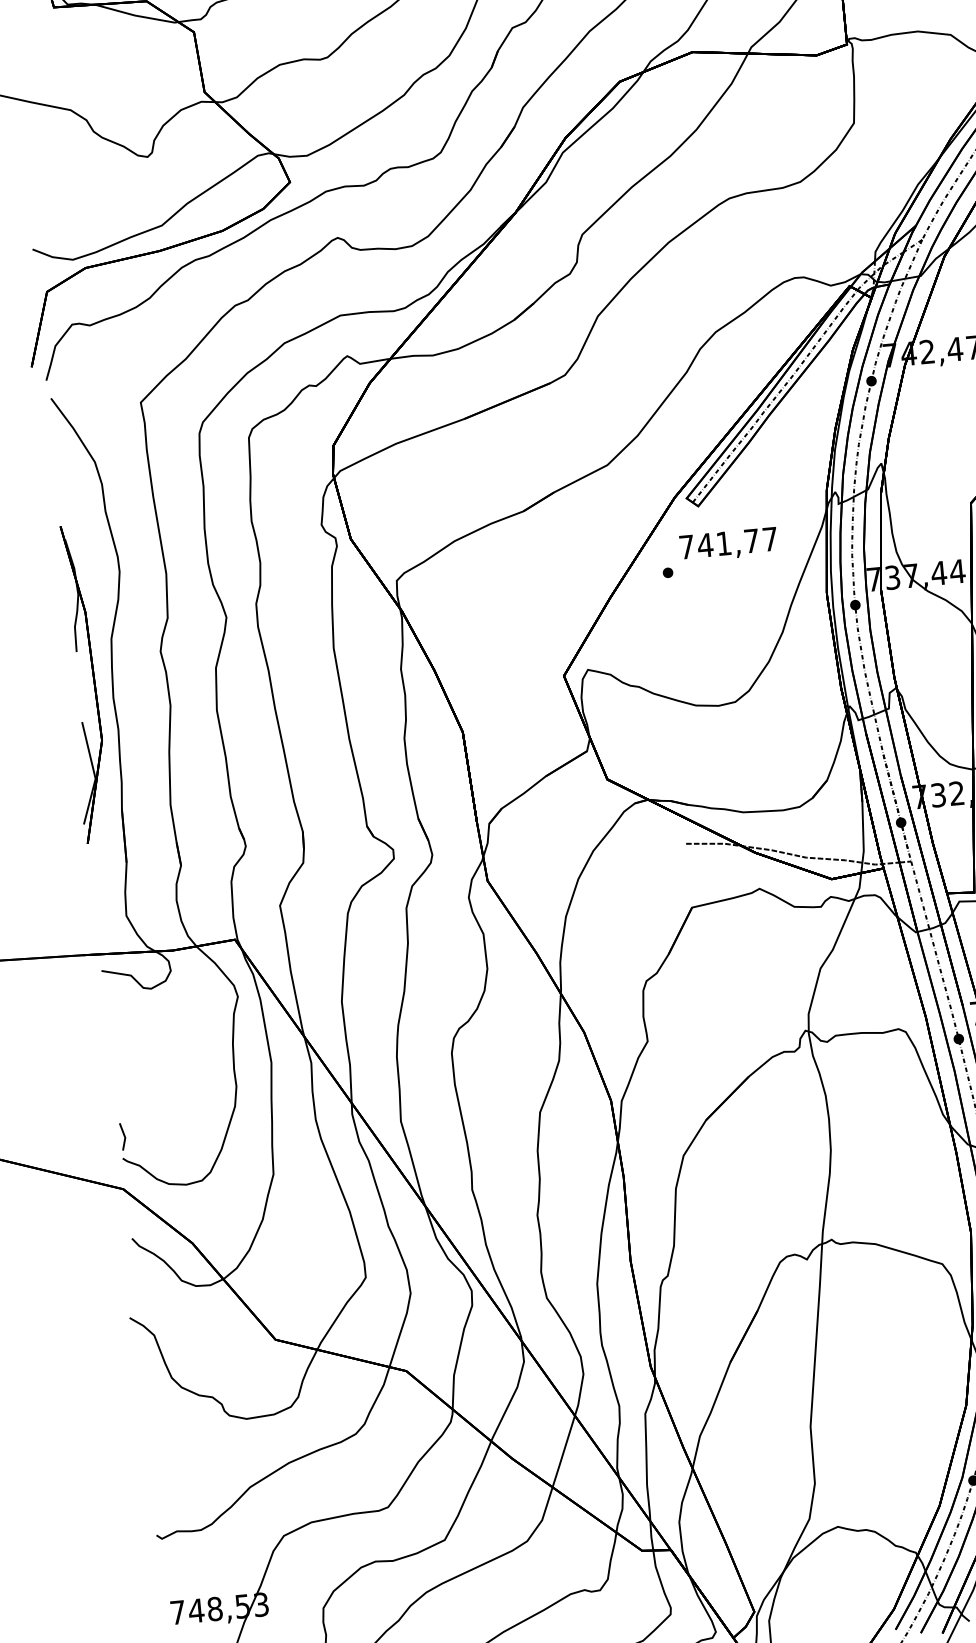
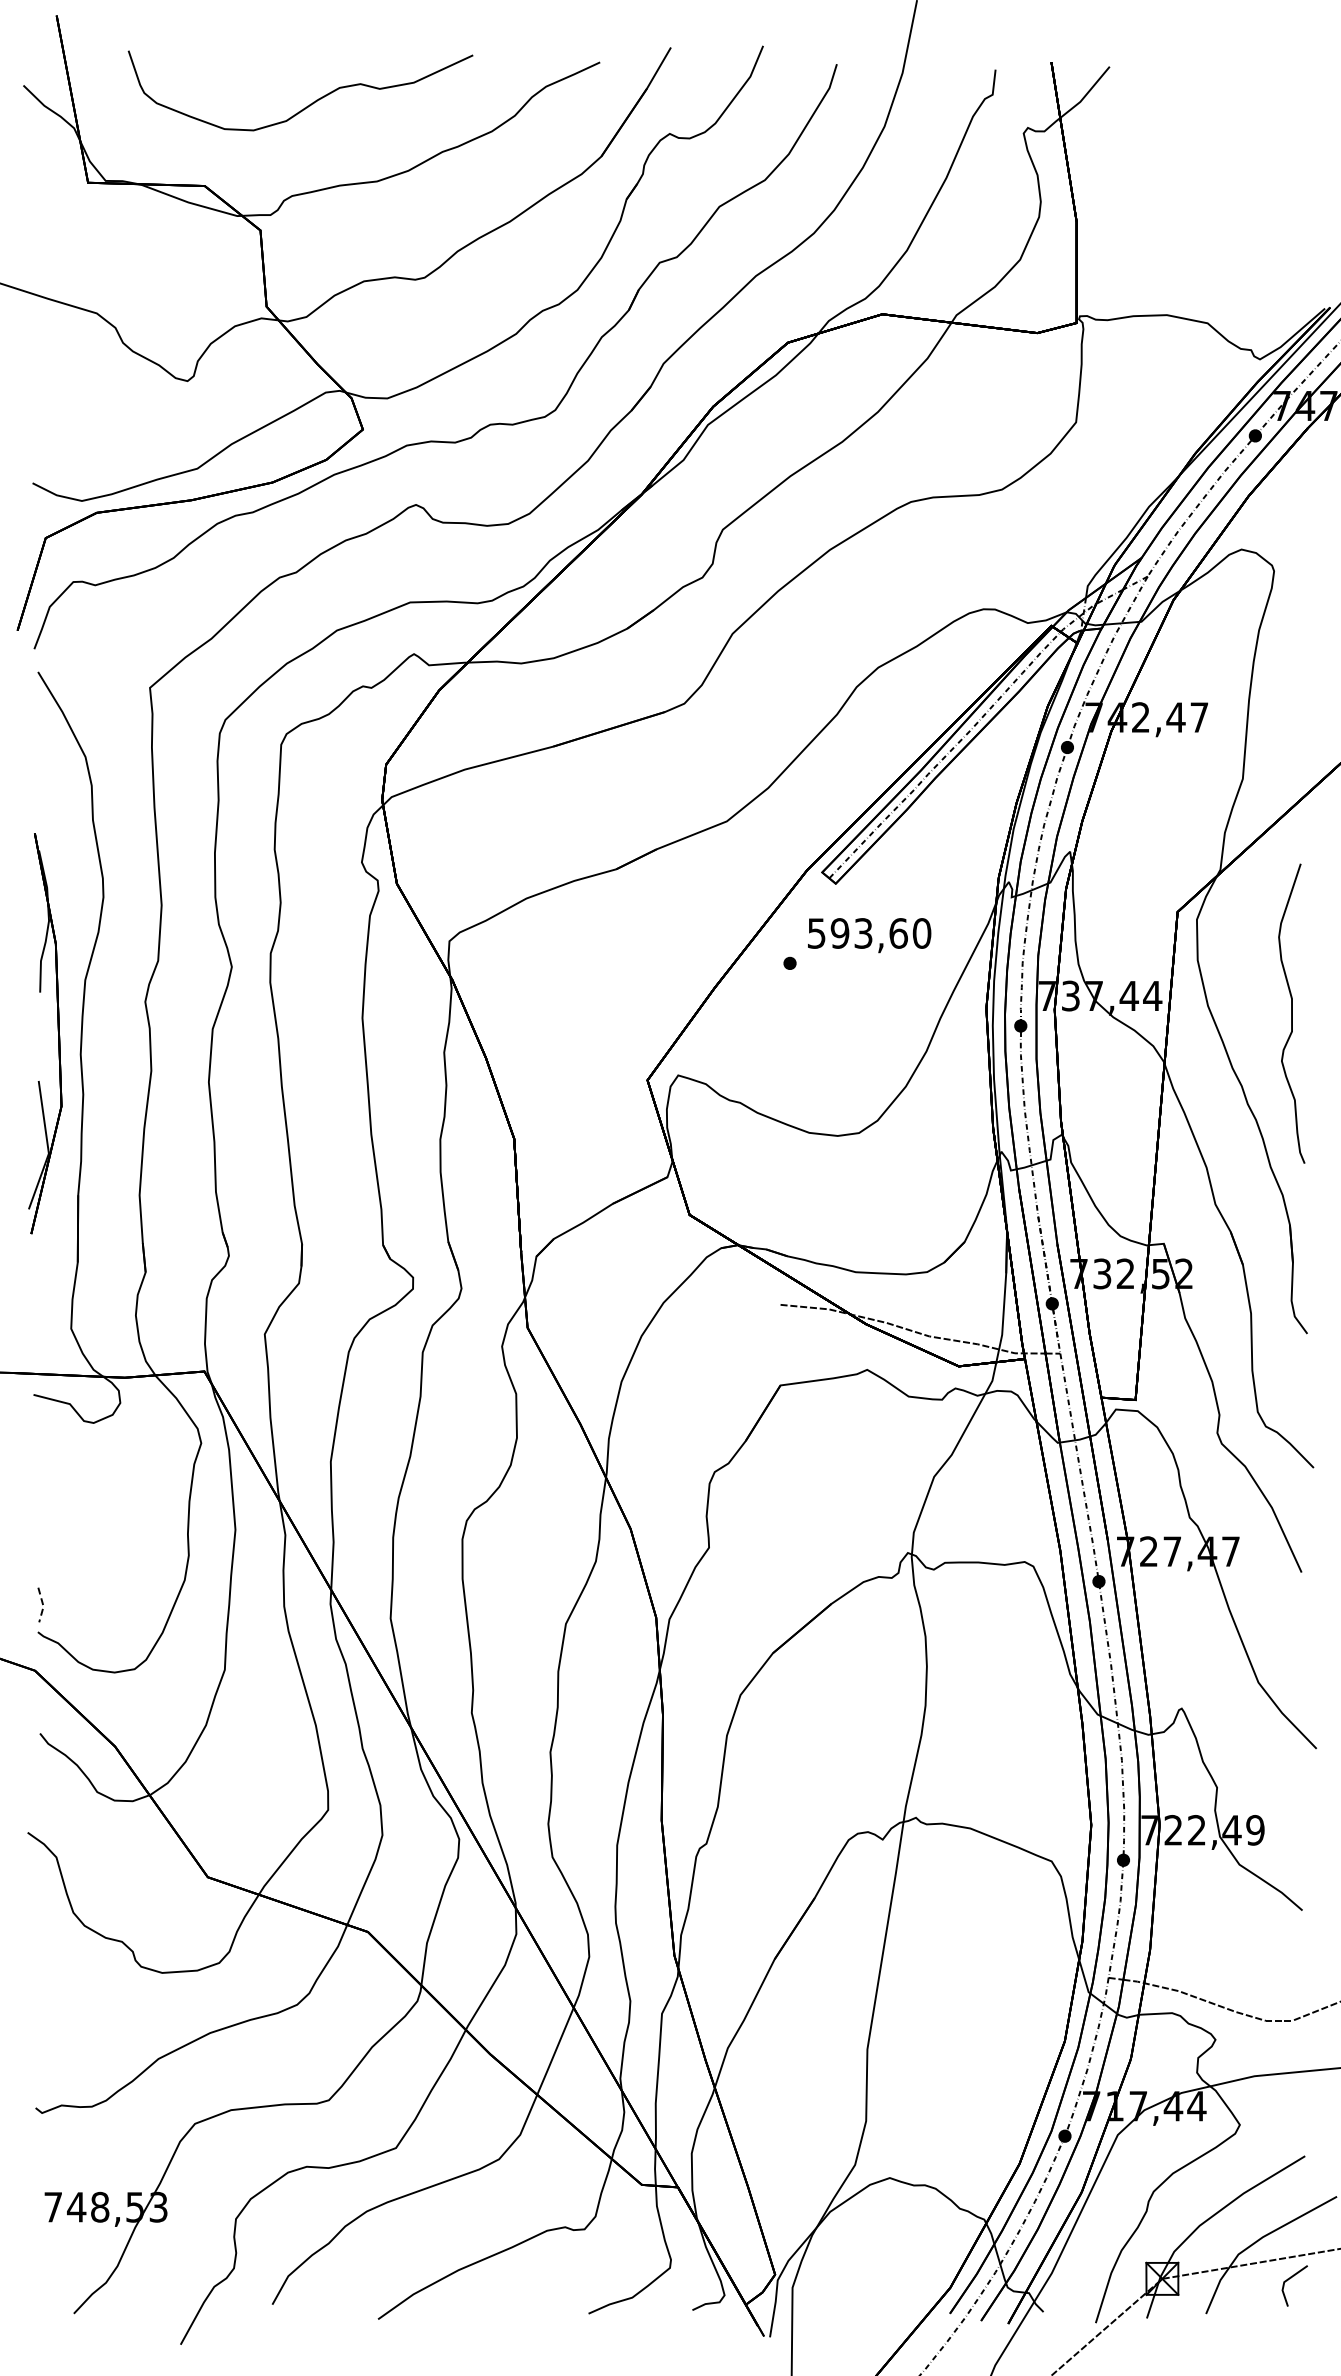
text: (728, 543) -> (869, 933), 741,77 -> 593,60
line: (125, 1136) -> (43, 1605), solid -> dashed

